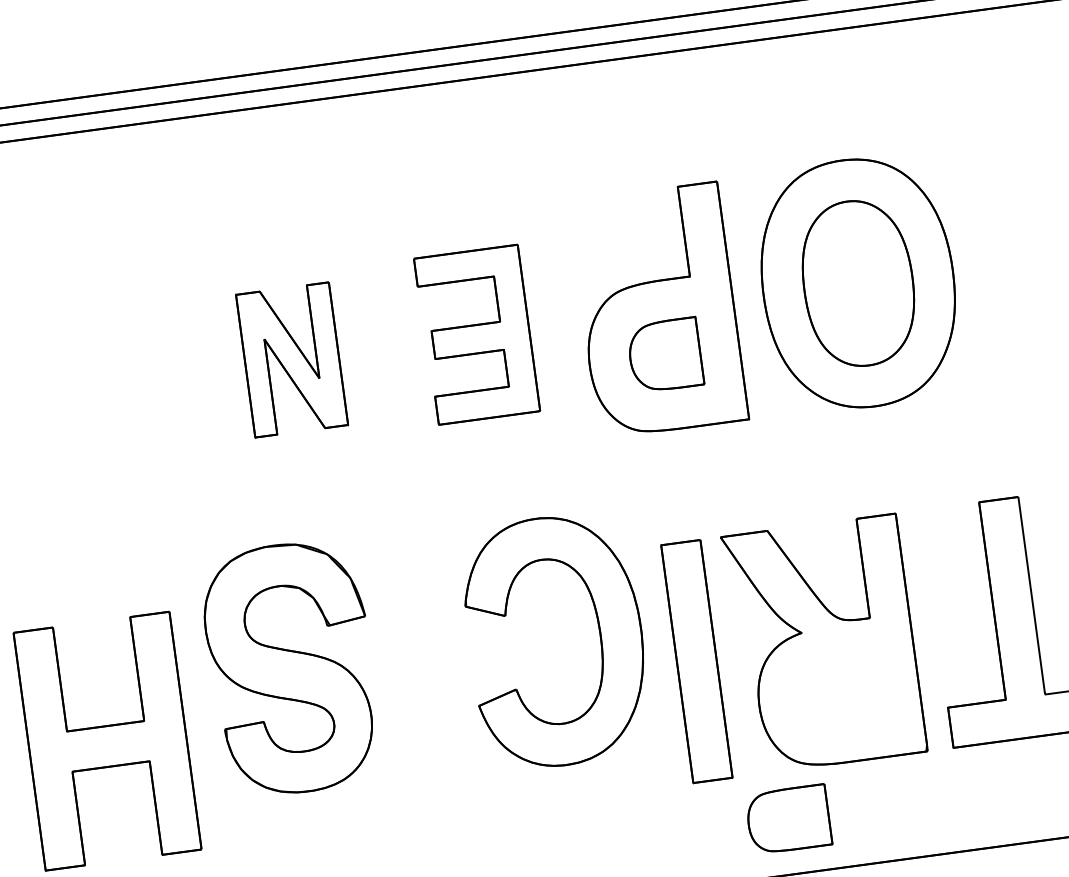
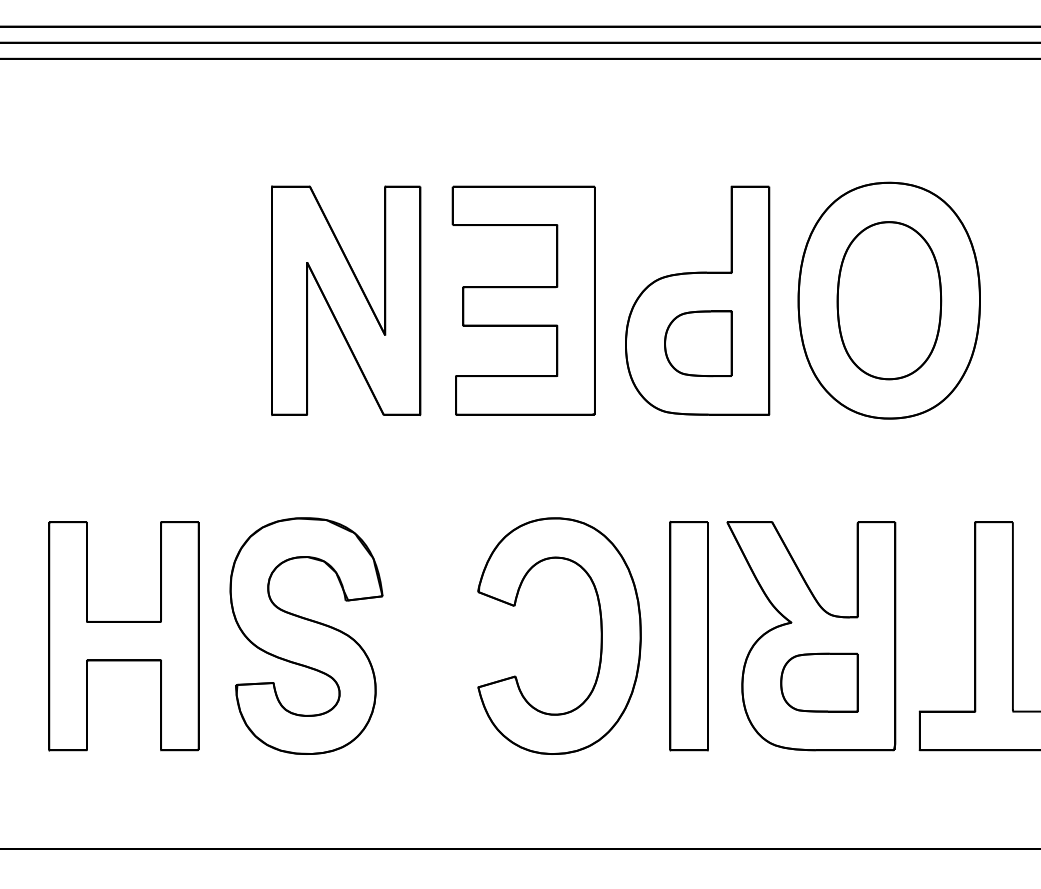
part: (476, 334) -> (523, 300), size x1.43
part: (292, 359) -> (346, 300), size x1.67
part: (599, 634) -> (600, 635), moved
part: (291, 667) -> (306, 635), moved
part: (788, 819) -> (819, 682), moved

